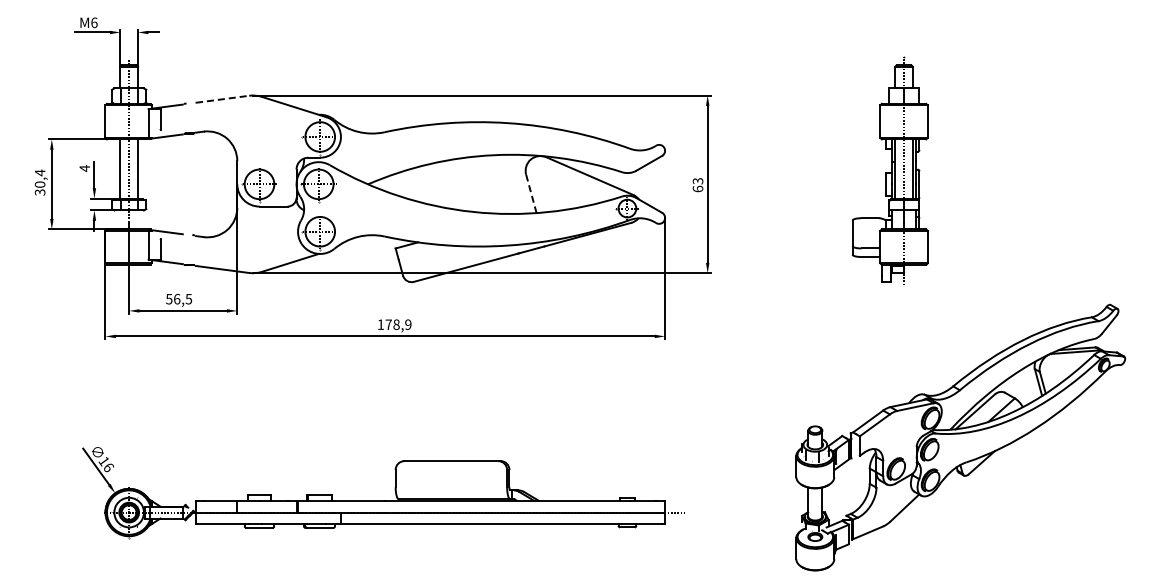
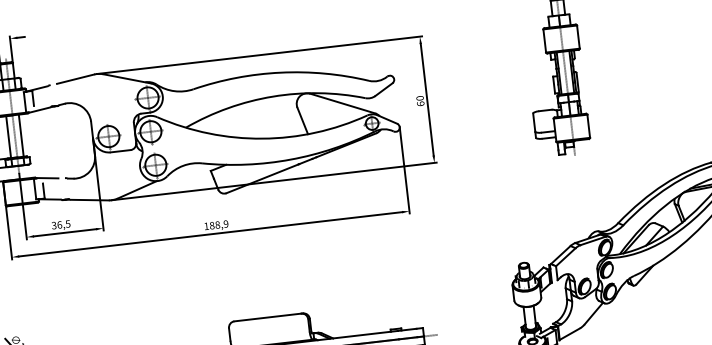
line: (222, 99) -> (75, 79), dashed -> solid
text: (697, 181) -> (419, 98), 63 -> 60
line: (531, 193) -> (302, 120), dashed -> solid
text: (169, 298) -> (54, 225), 56,5 -> 36,5
text: (388, 324) -> (211, 225), 178,9 -> 188,9

